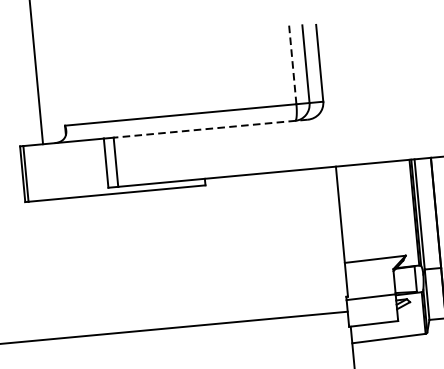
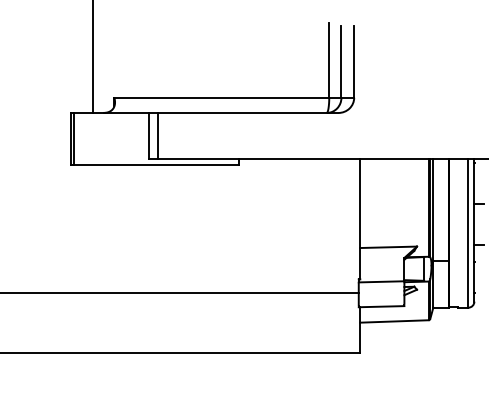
line: (292, 63) -> (329, 59), dashed -> solid
line: (209, 128) -> (247, 112), dashed -> solid

